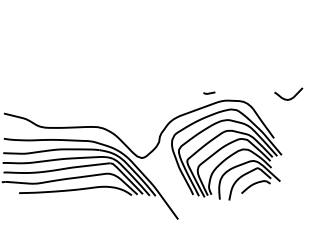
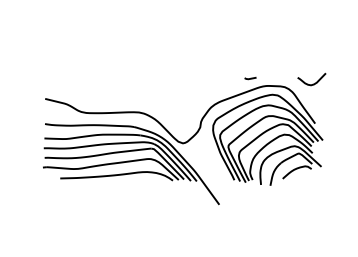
curve: (290, 98) -> (313, 83), moved

